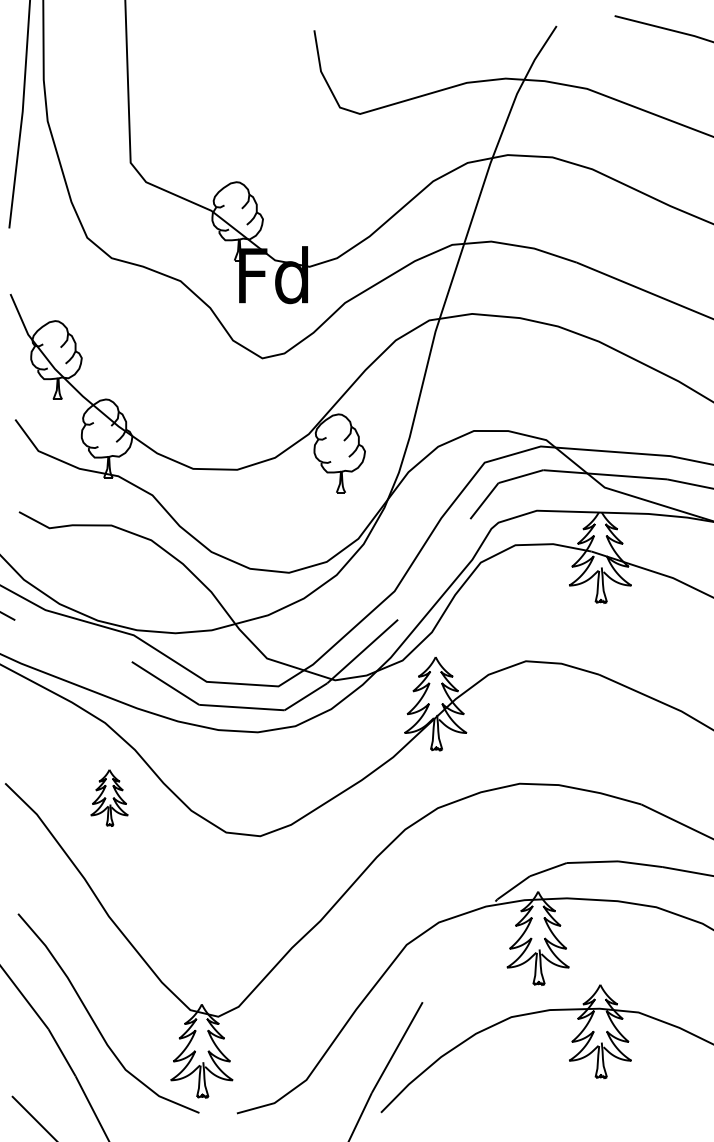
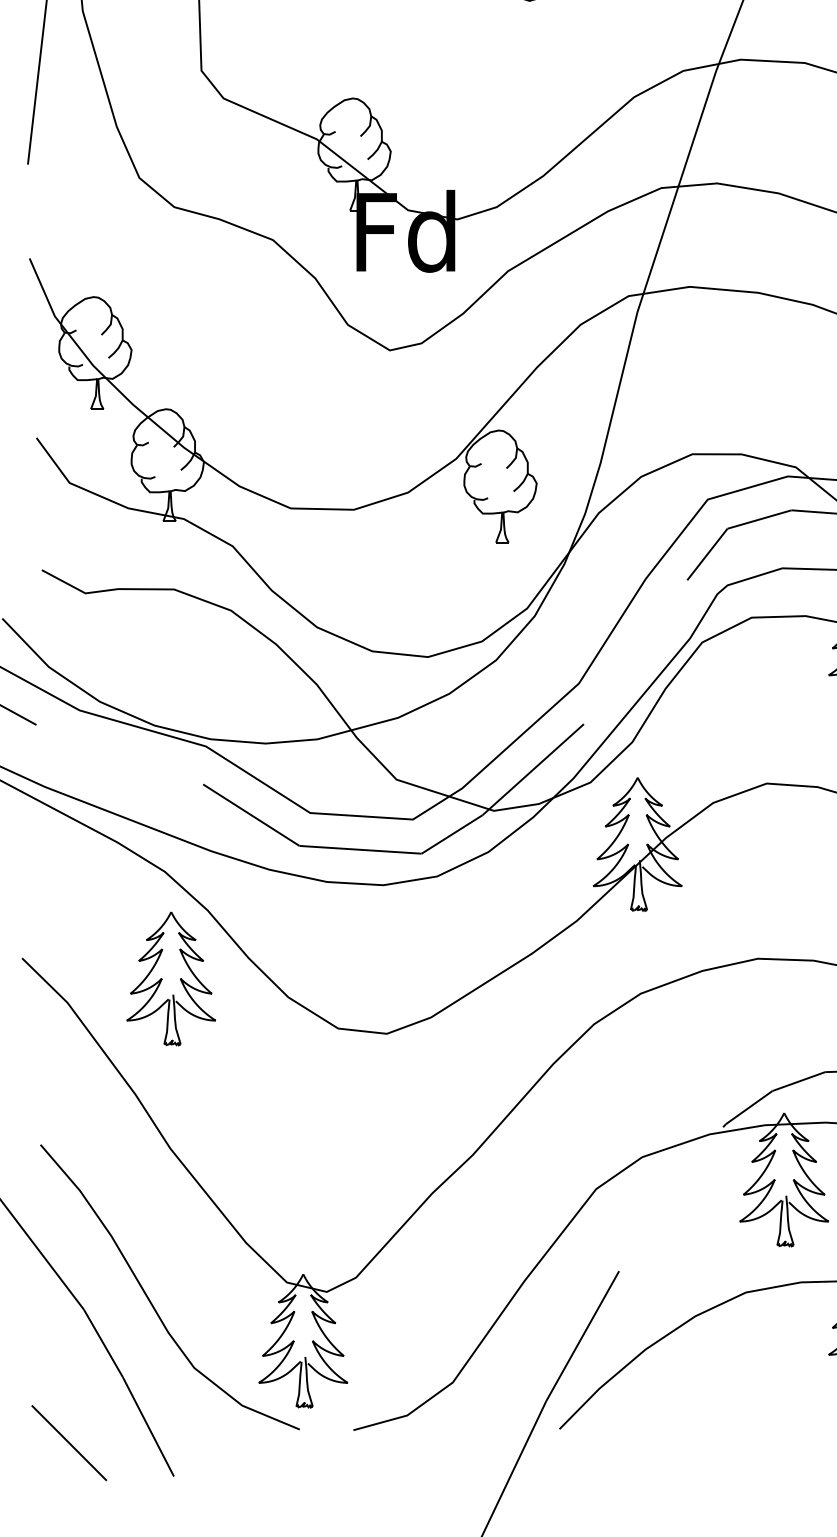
part: (109, 797) -> (171, 978), size x1.67

